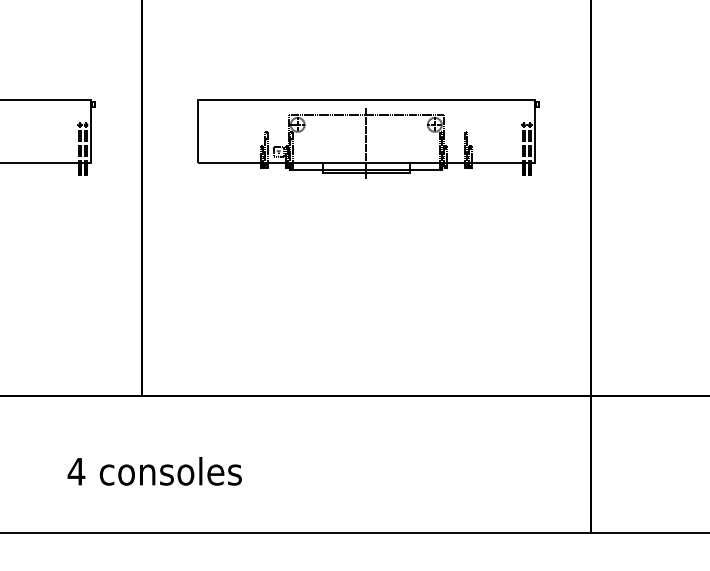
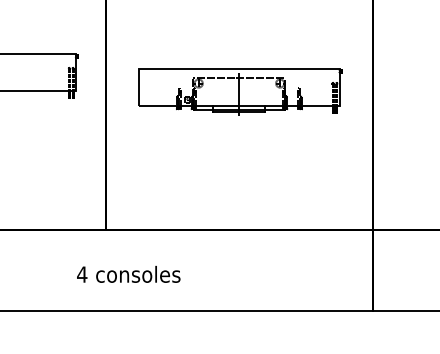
part: (368, 138) -> (240, 91), moved
text: (154, 469) -> (128, 273), moved

